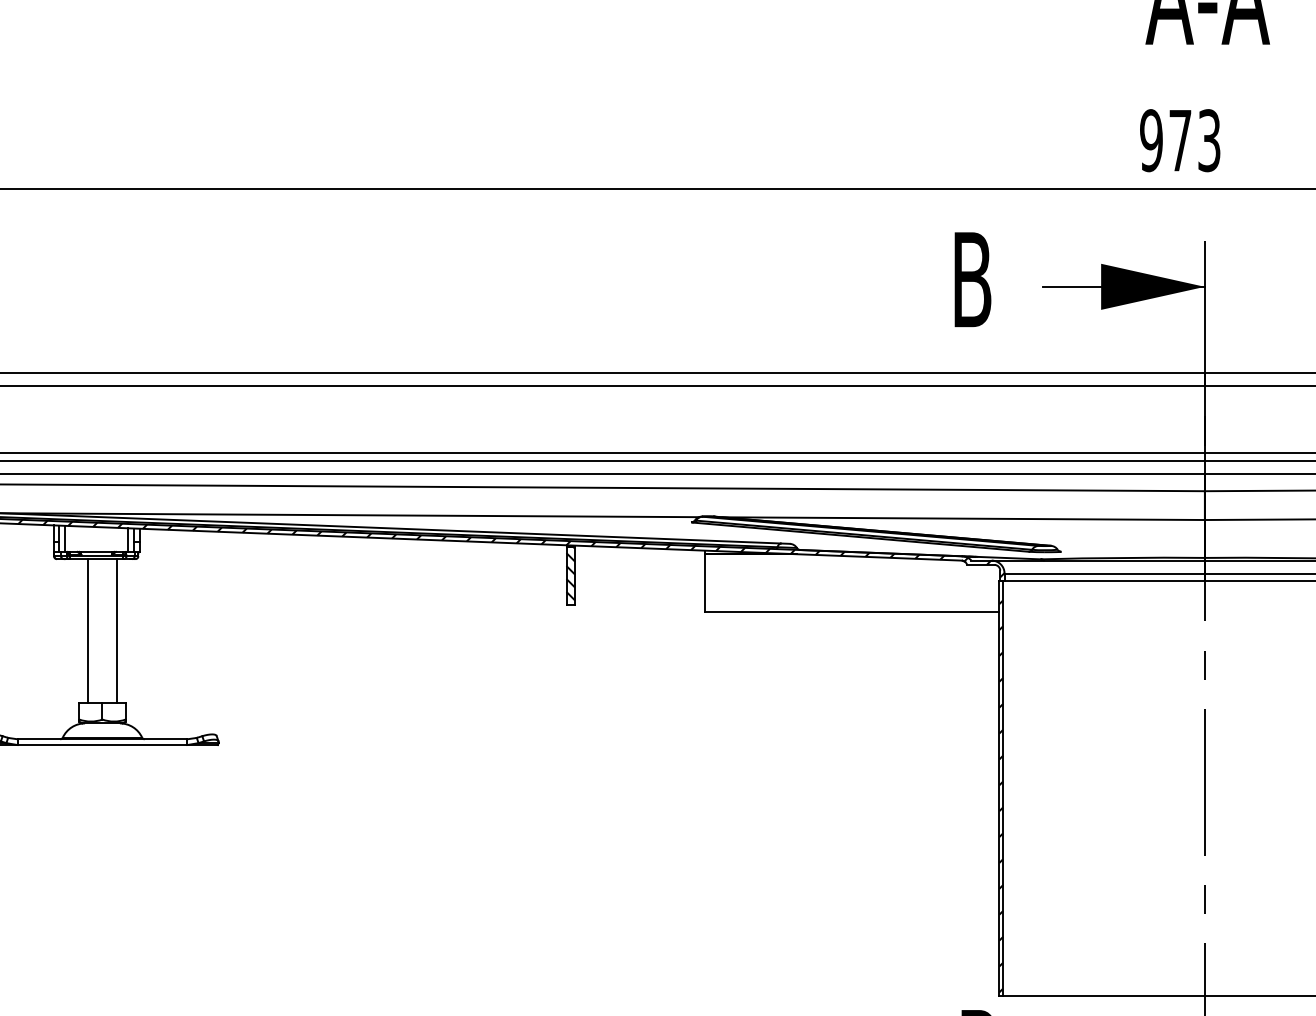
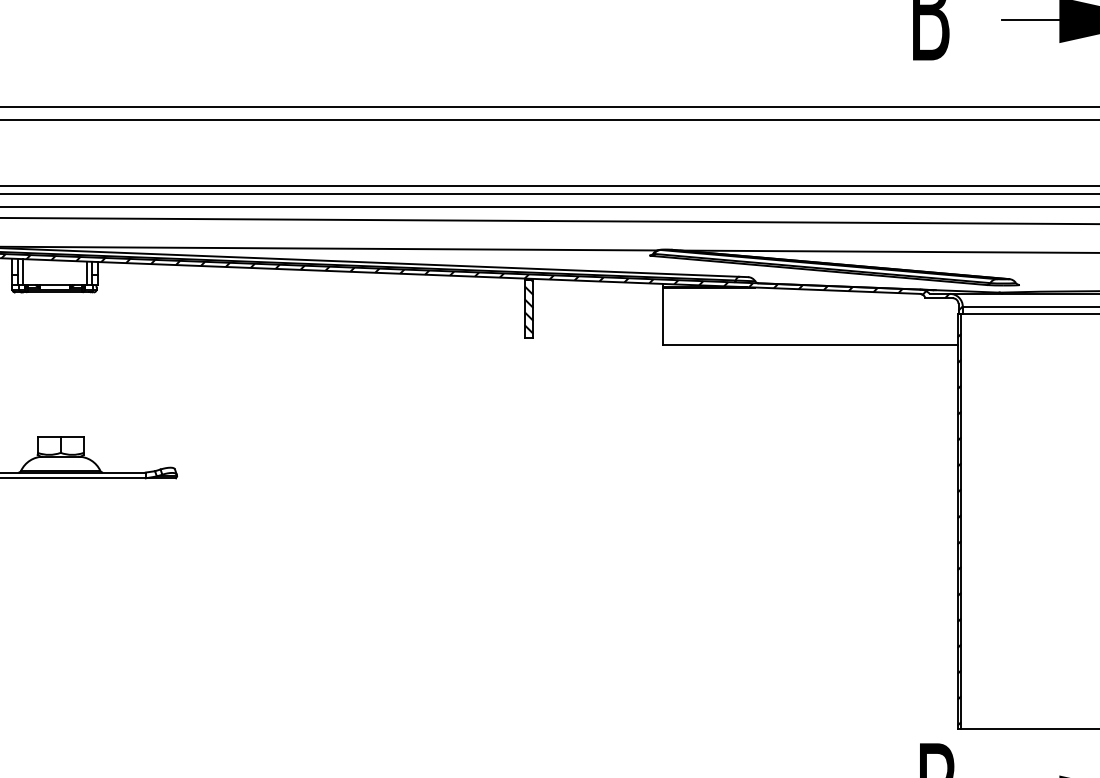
line: (88, 631) -> (46, 364), removed
line: (116, 631) -> (74, 364), removed

